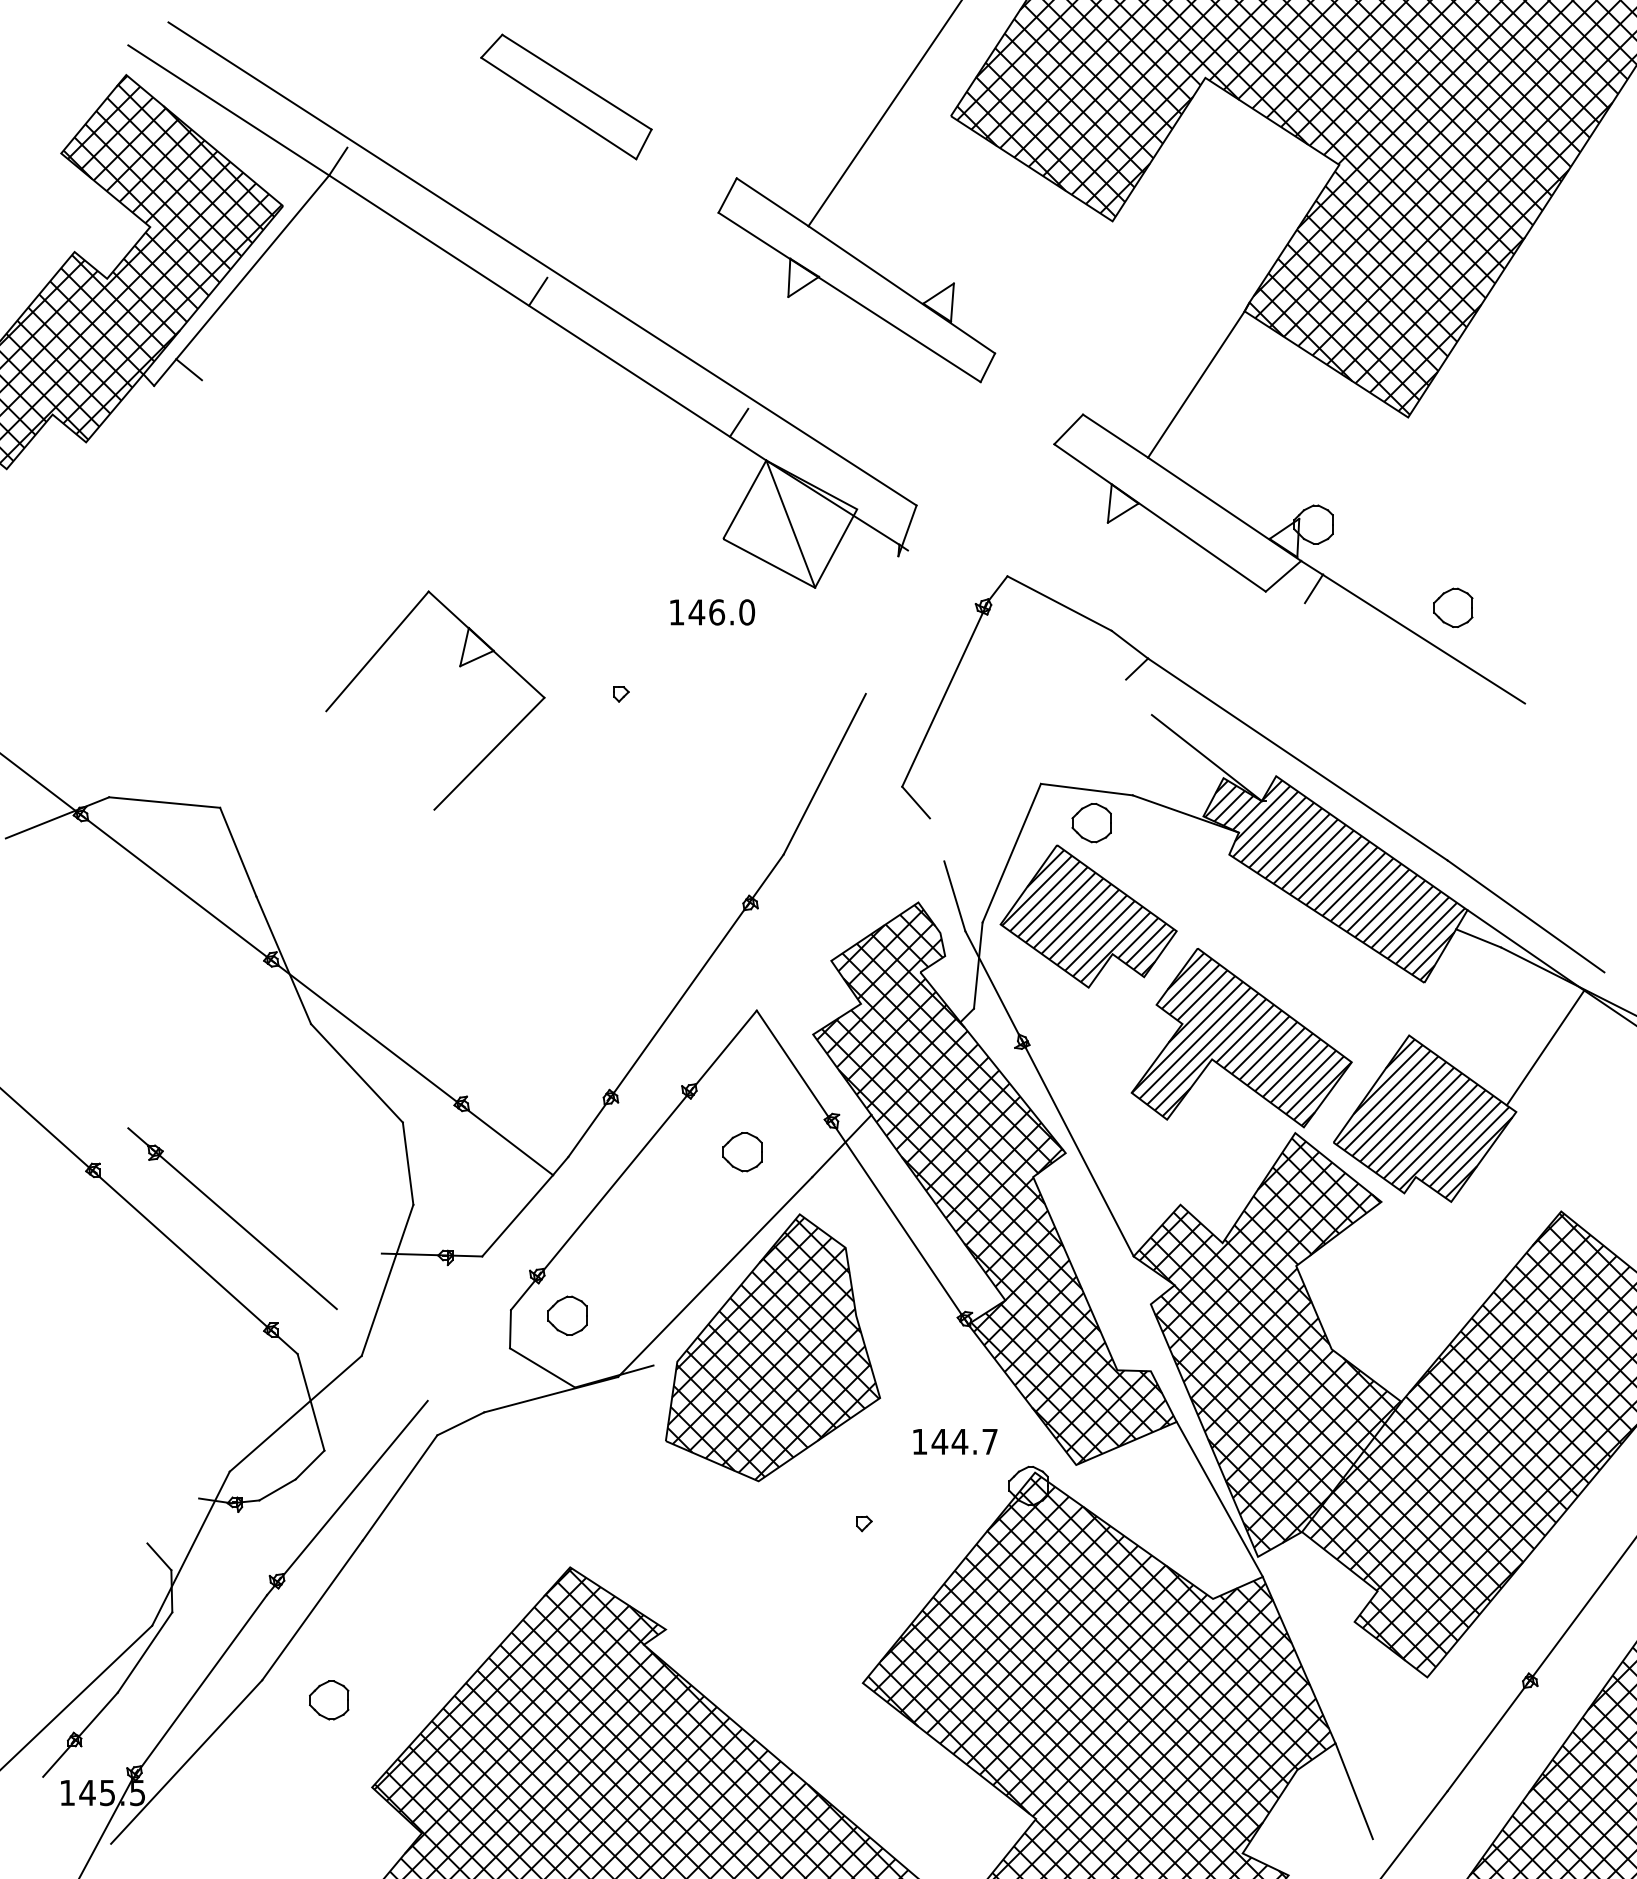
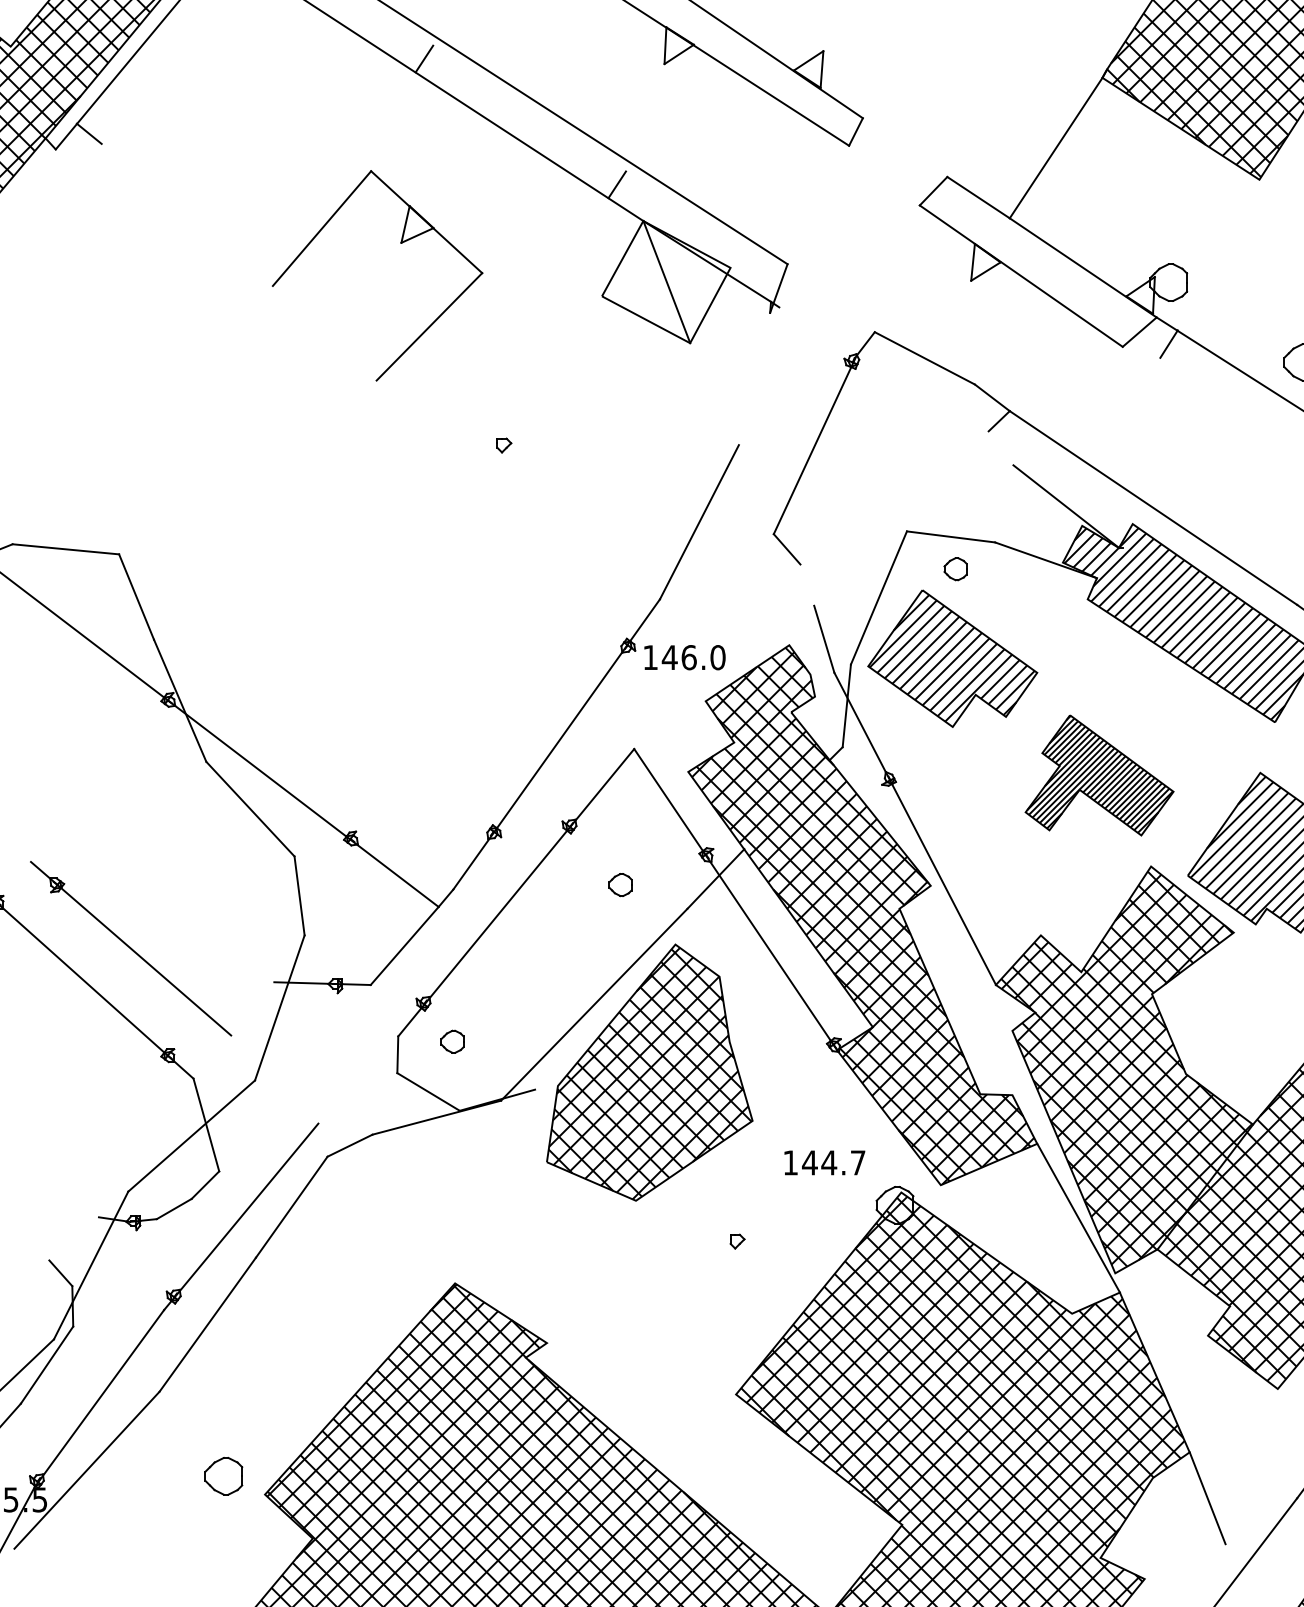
text: (712, 612) -> (684, 657), moved
part: (459, 667) -> (400, 244), moved
part: (1091, 823) -> (955, 569), size x0.6
part: (1241, 1038) -> (1099, 775), size x0.7
part: (742, 1152) -> (620, 885), size x0.6
part: (567, 1315) -> (452, 1041), size x0.6
part: (329, 1700) -> (224, 1476), moved

